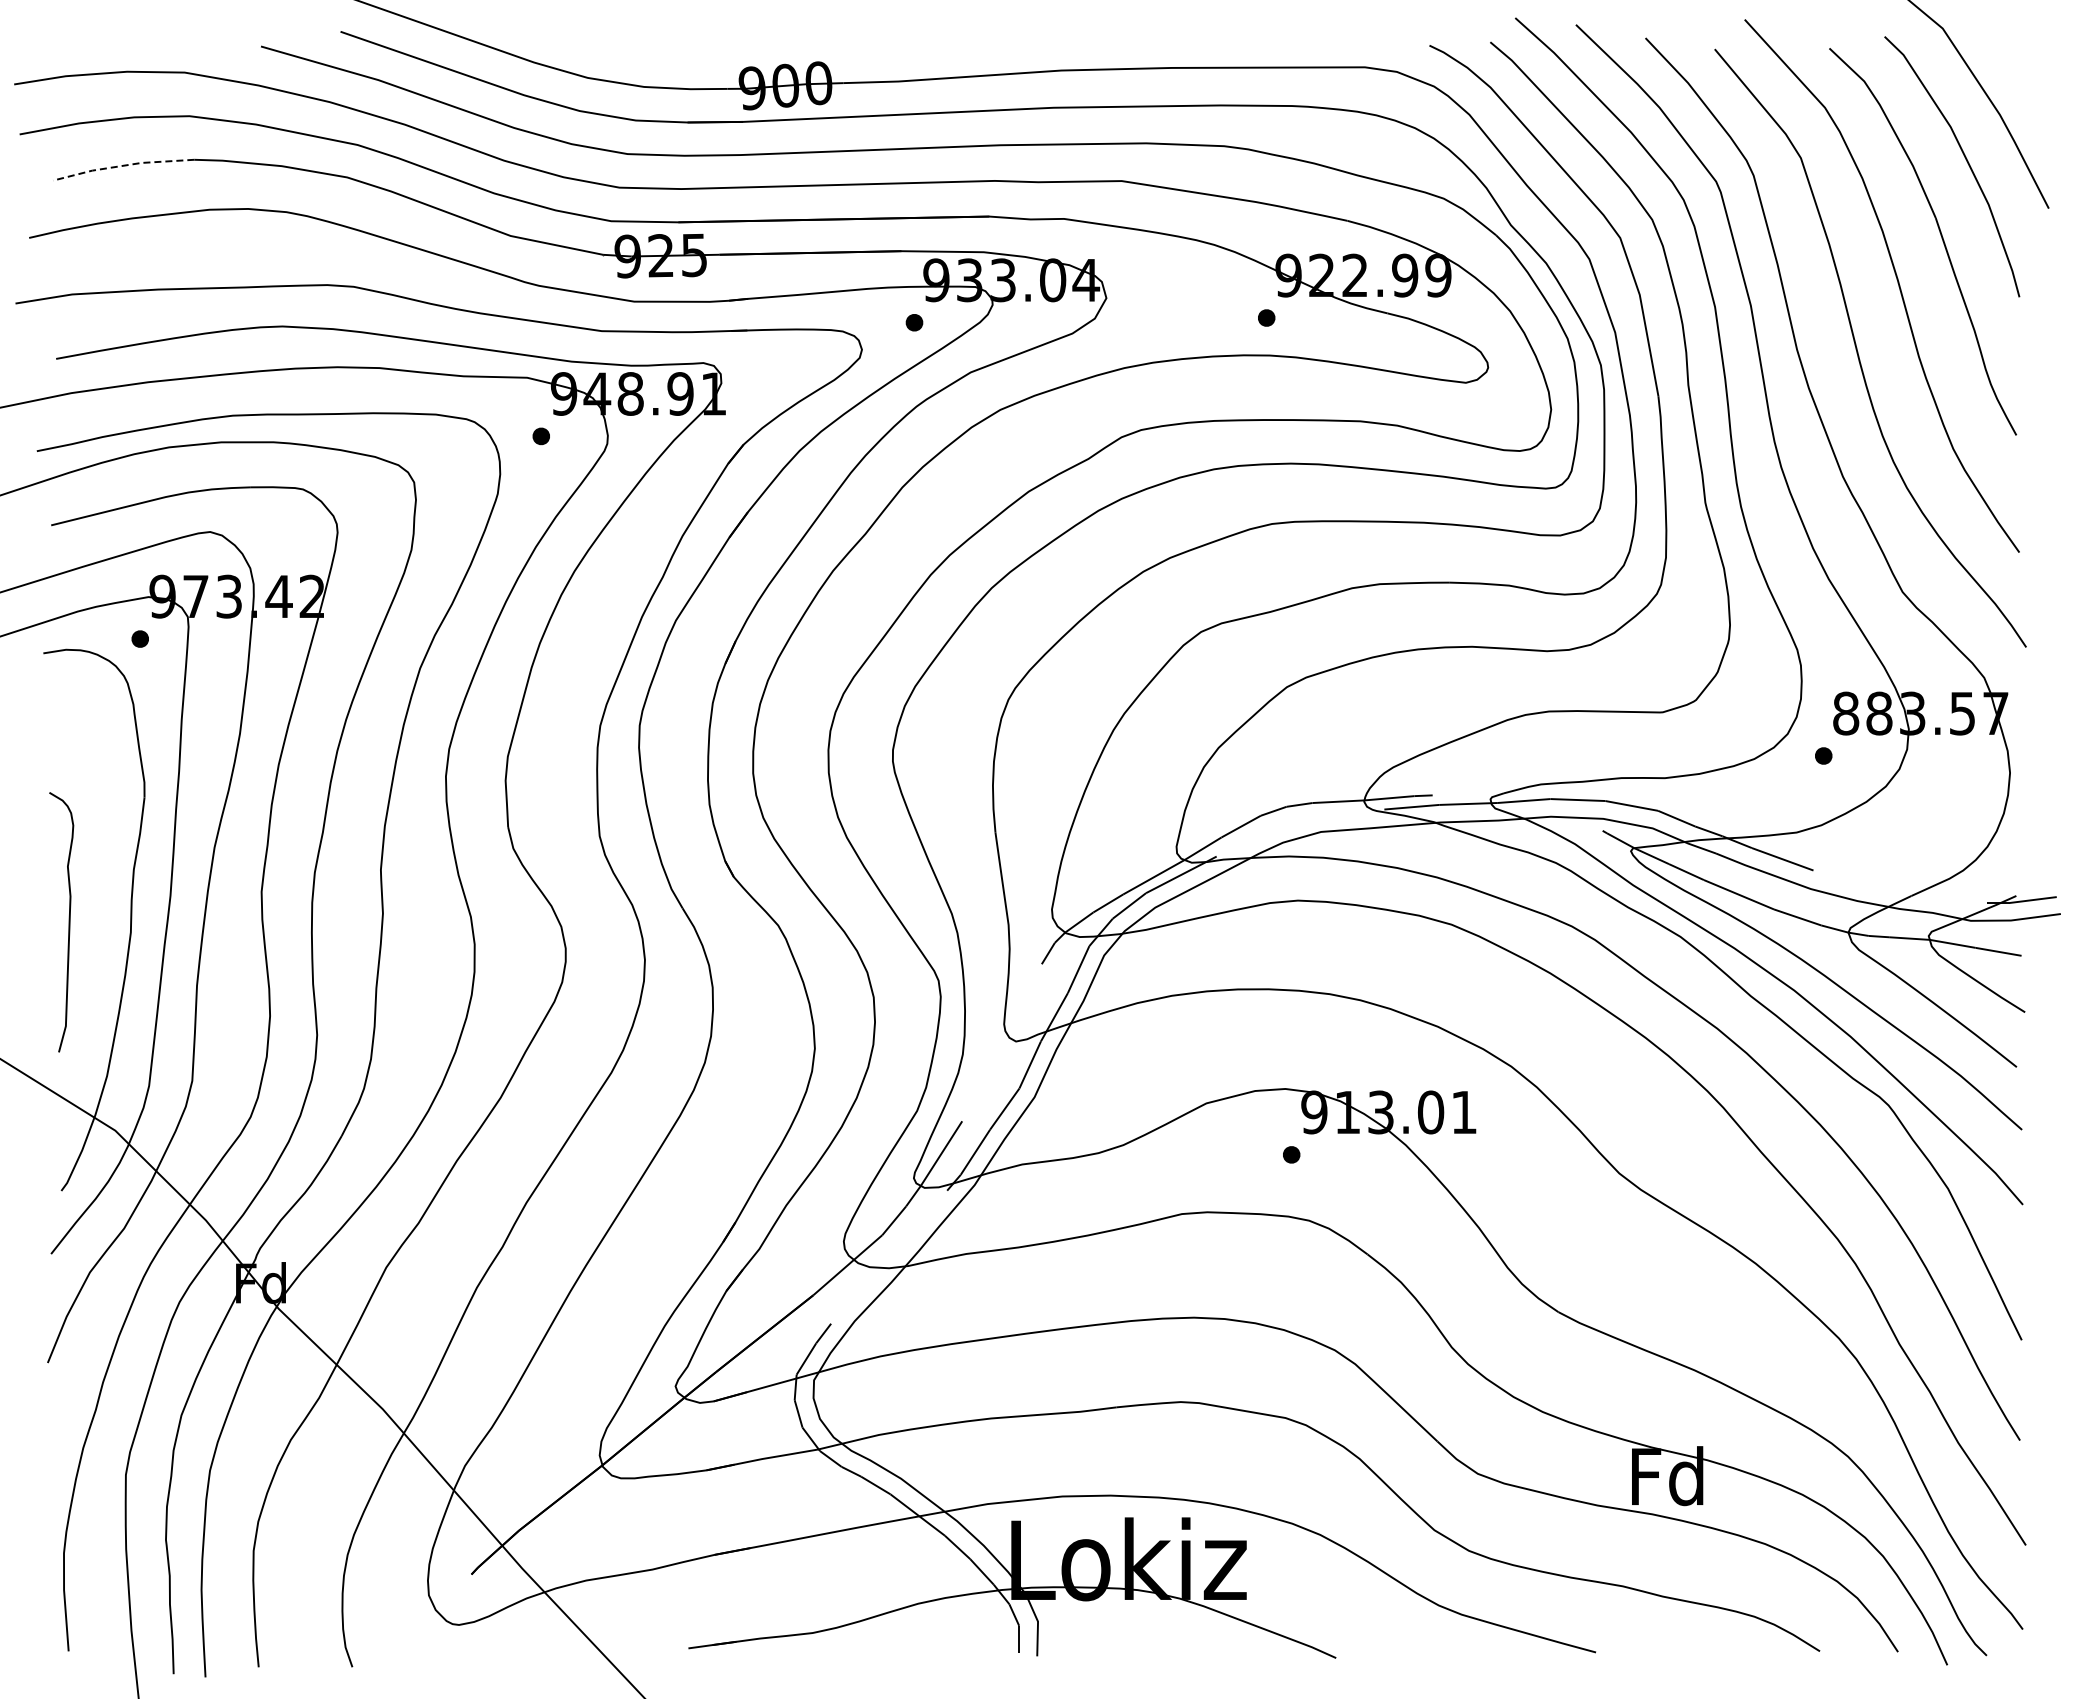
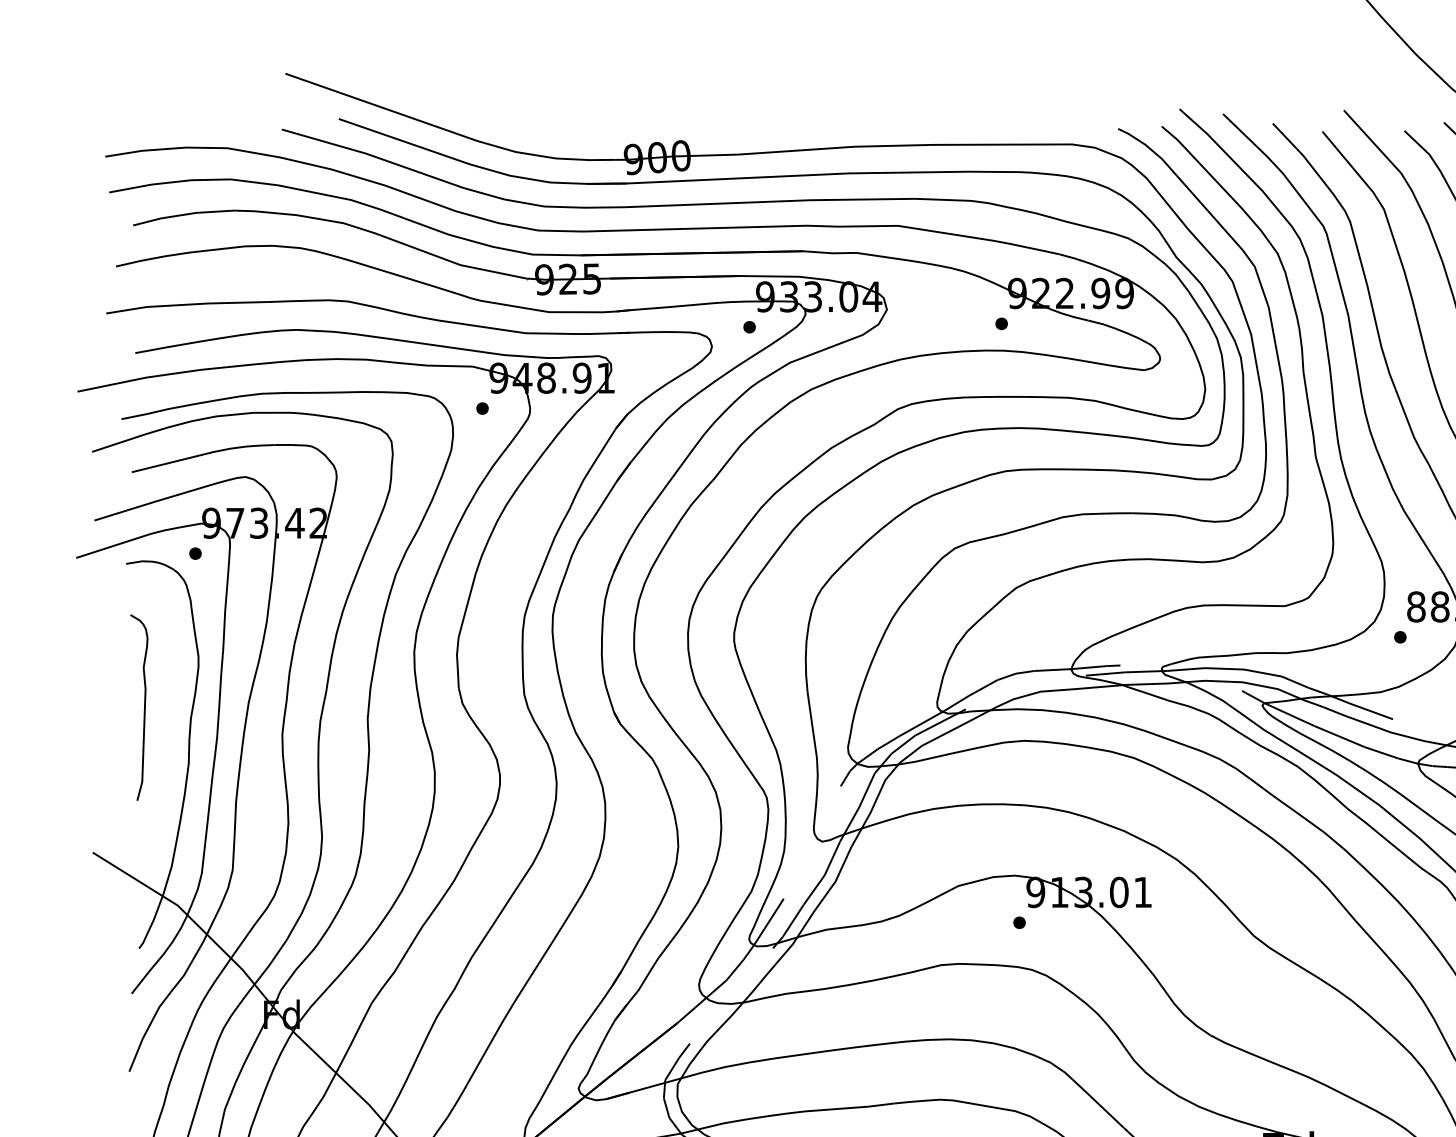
line: (122, 165) -> (182, 214), dashed -> solid
curve: (68, 922) -> (144, 707), moved

